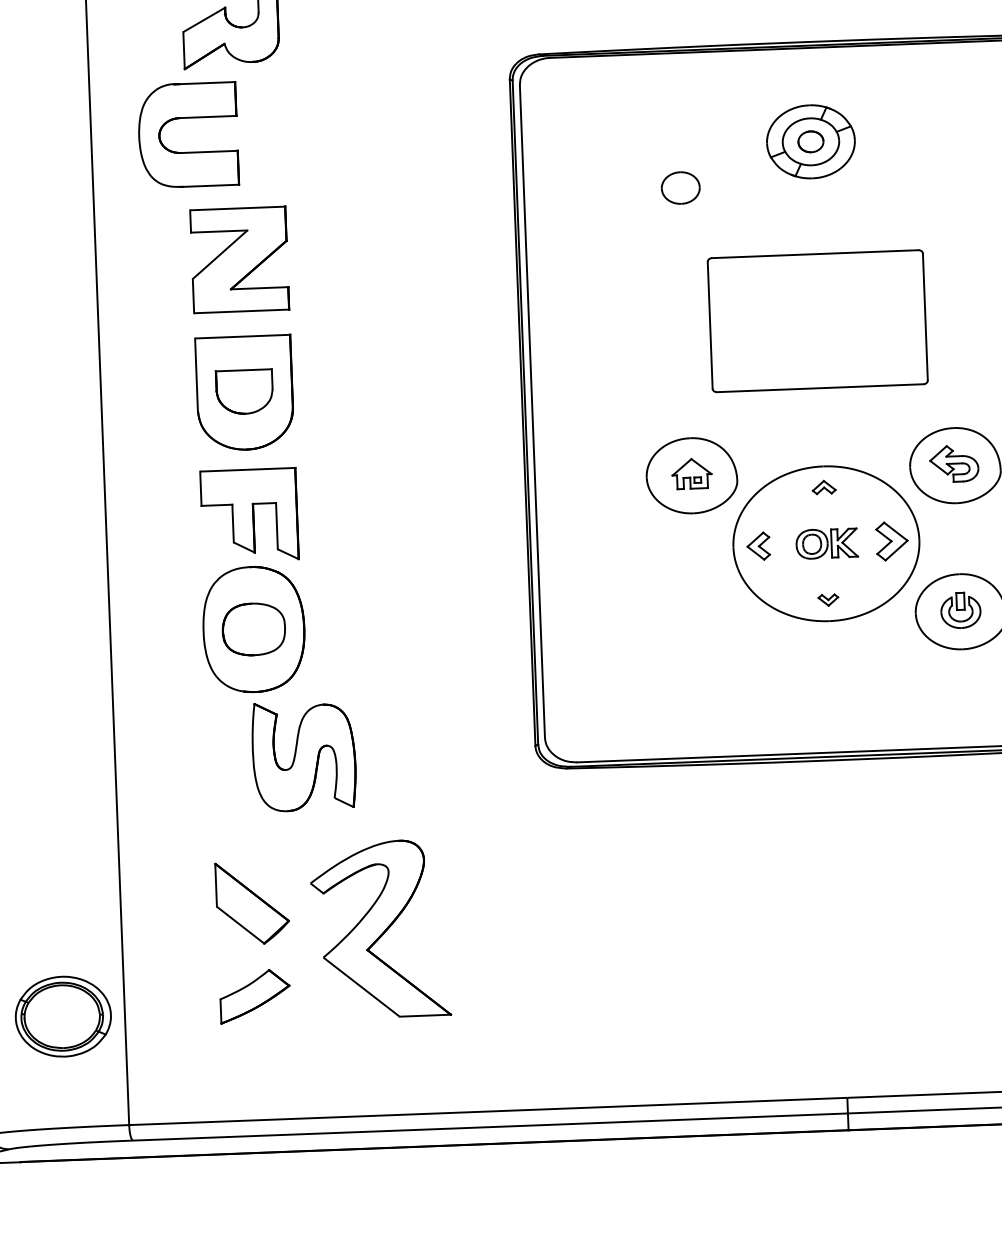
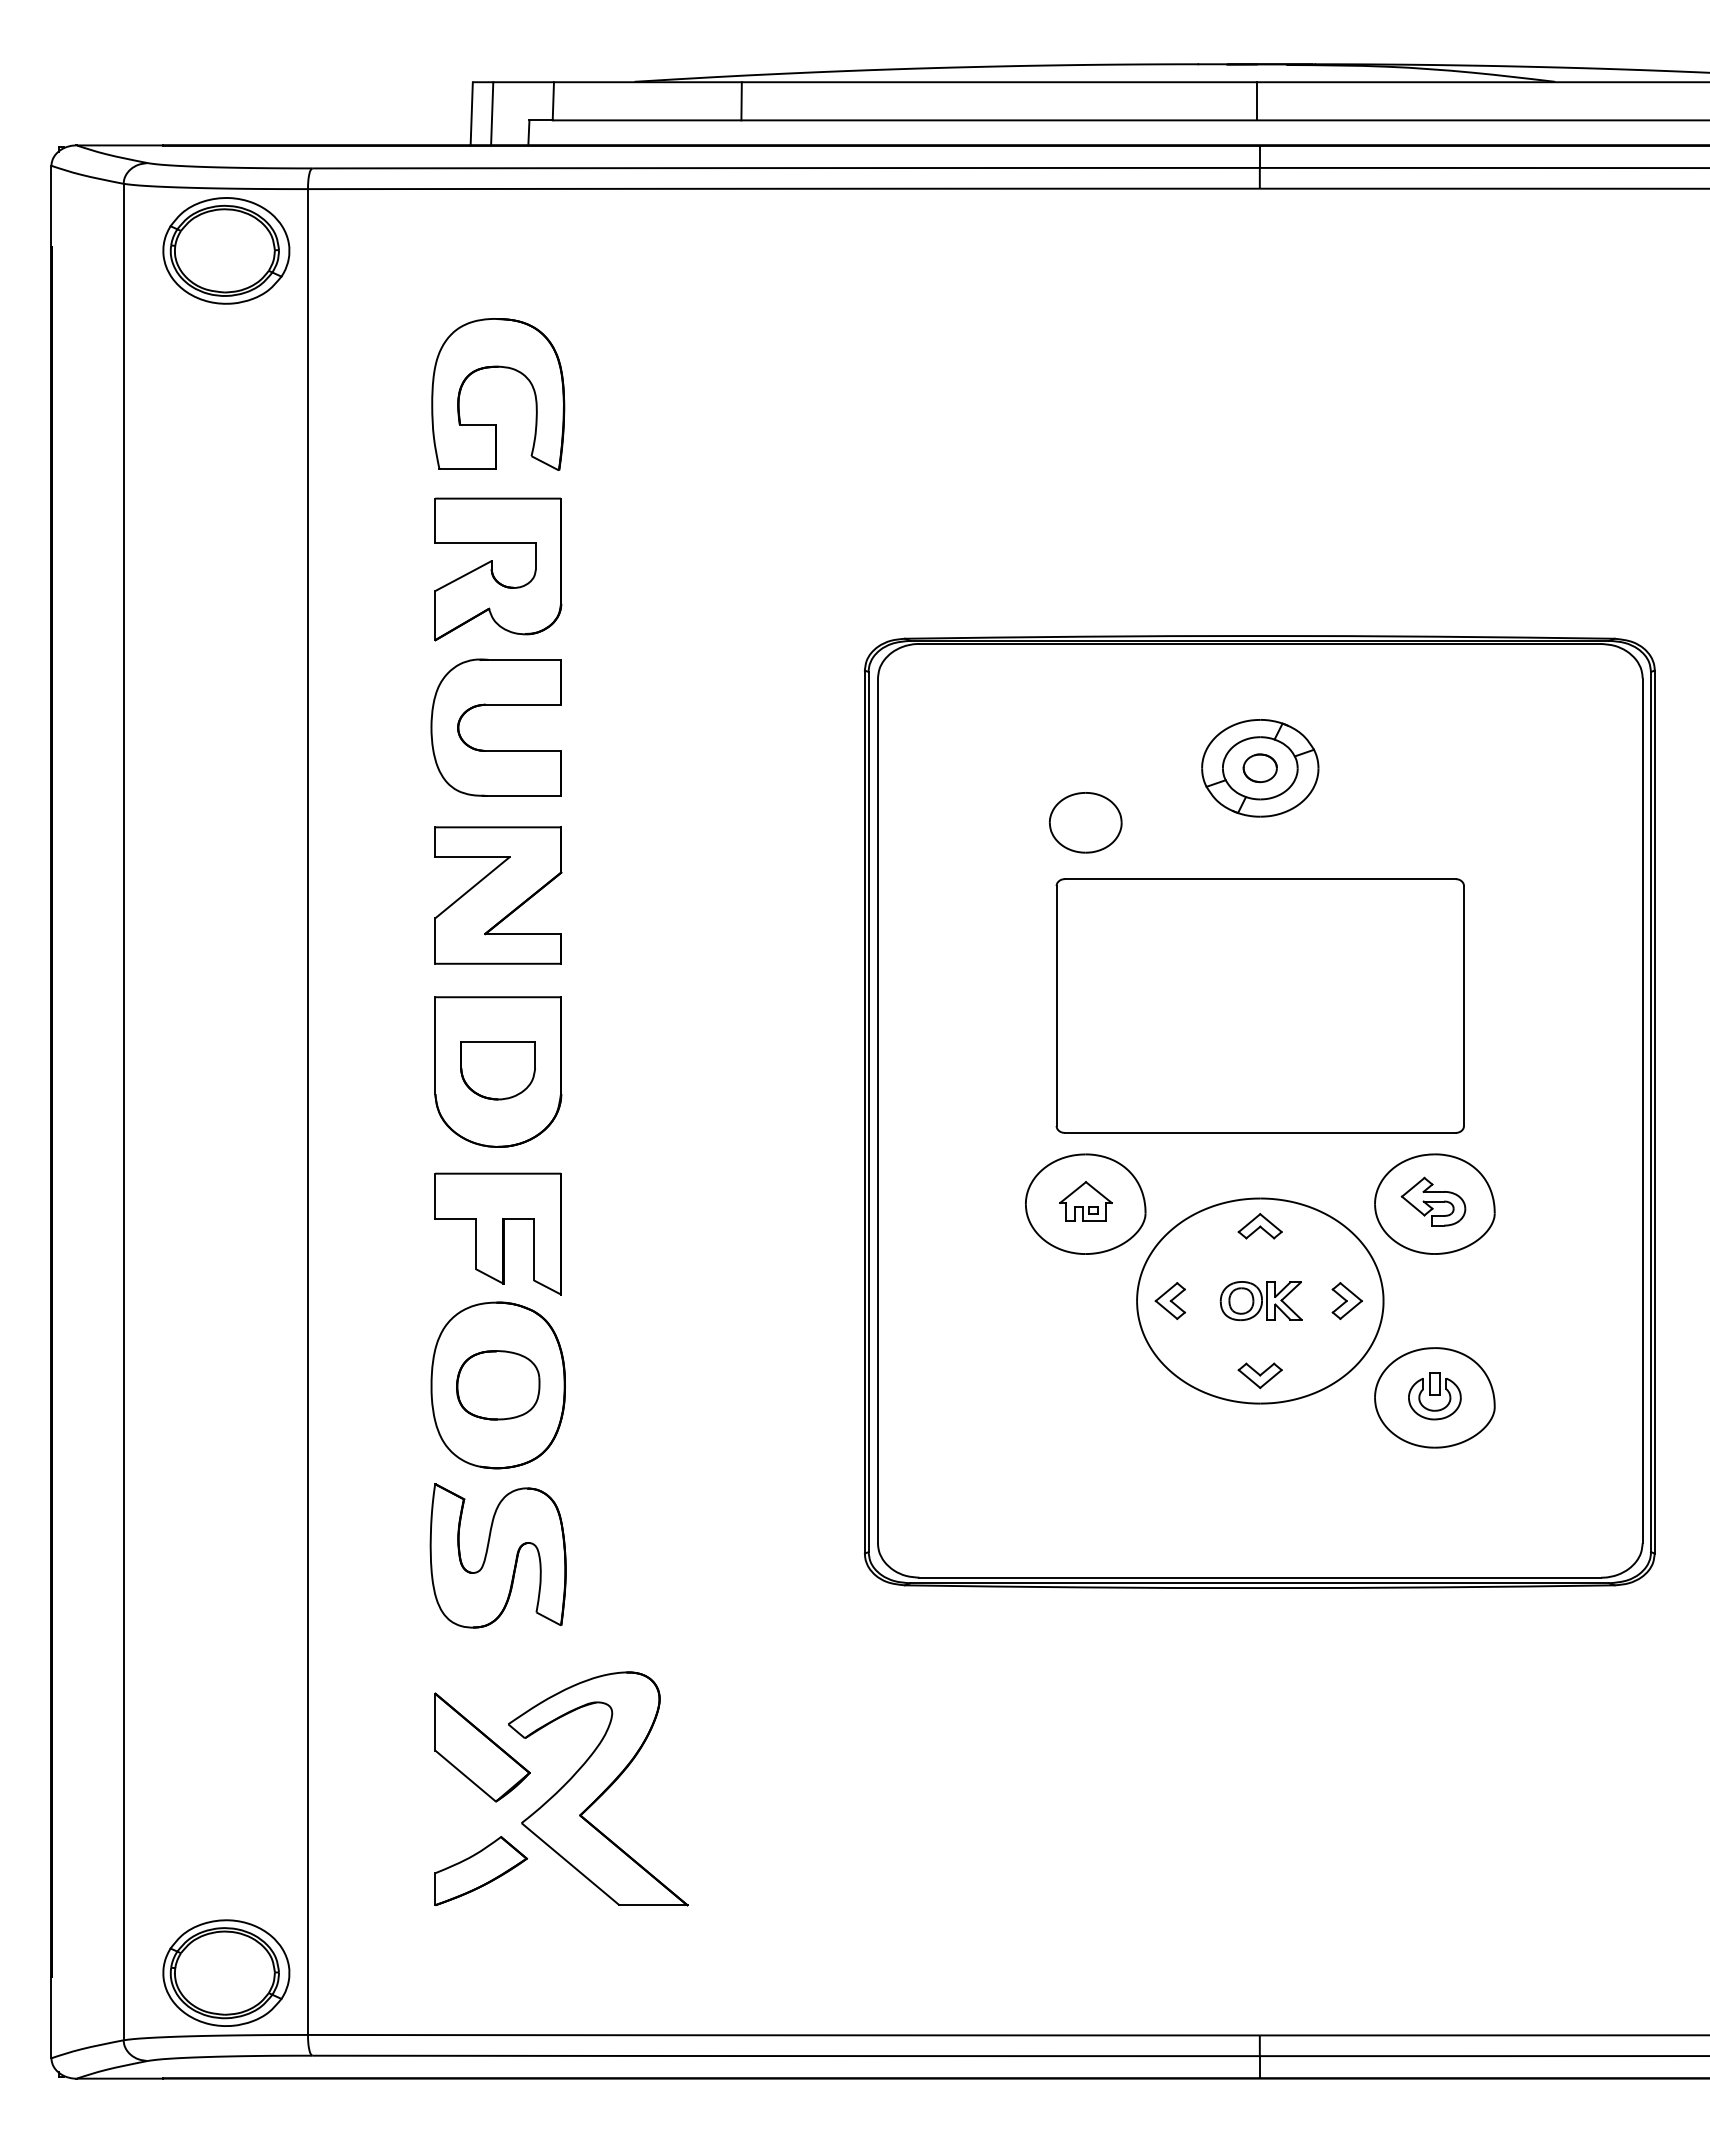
part: (186, 118) -> (495, 705), moved
part: (680, 187) -> (1085, 822), size x1.43
part: (817, 320) -> (1259, 1005), size x1.43
part: (823, 487) -> (1259, 1226), size x1.43
part: (891, 540) -> (1346, 1300), size x0.71
part: (827, 599) -> (1259, 1375), size x1.67
part: (303, 756) -> (497, 1555), moved
part: (380, 929) -> (598, 1788), moved
part: (63, 1016) -> (226, 1972), moved

